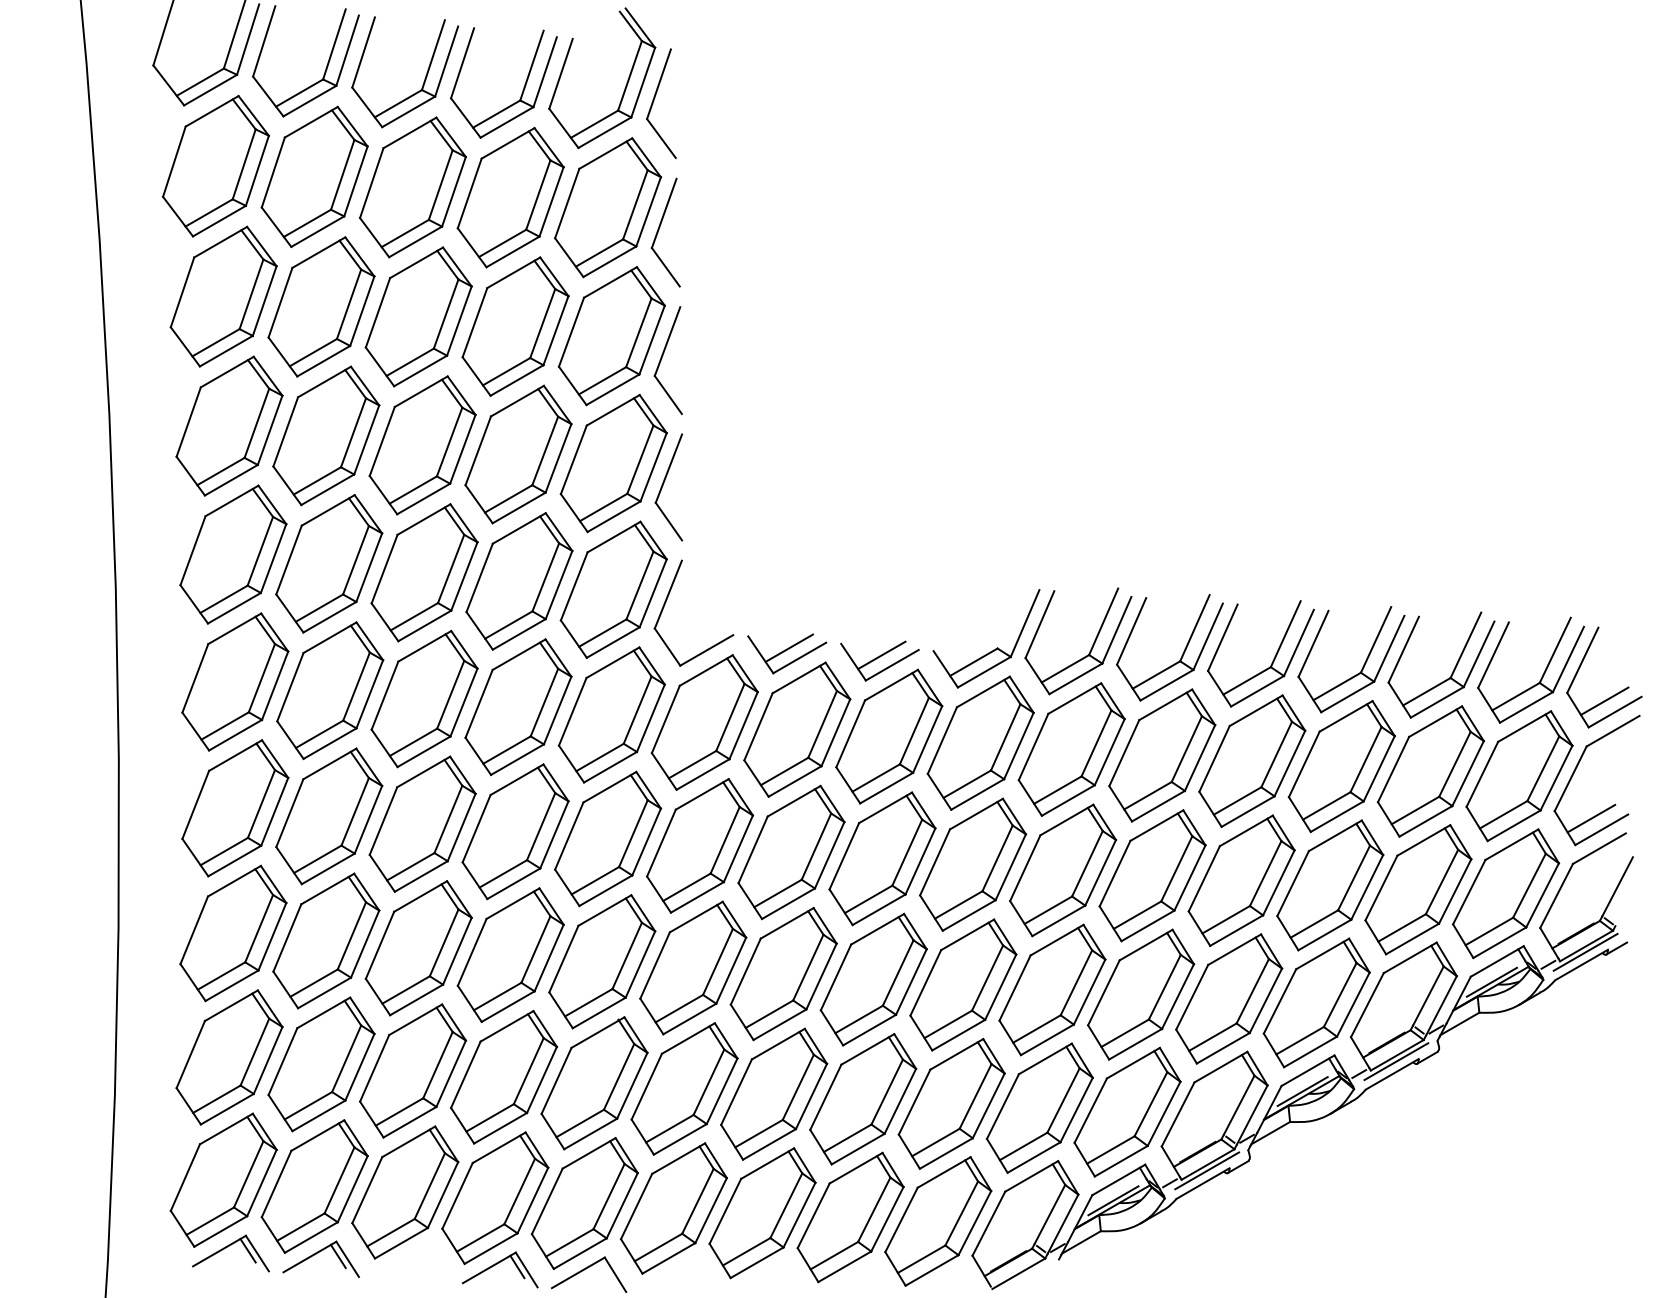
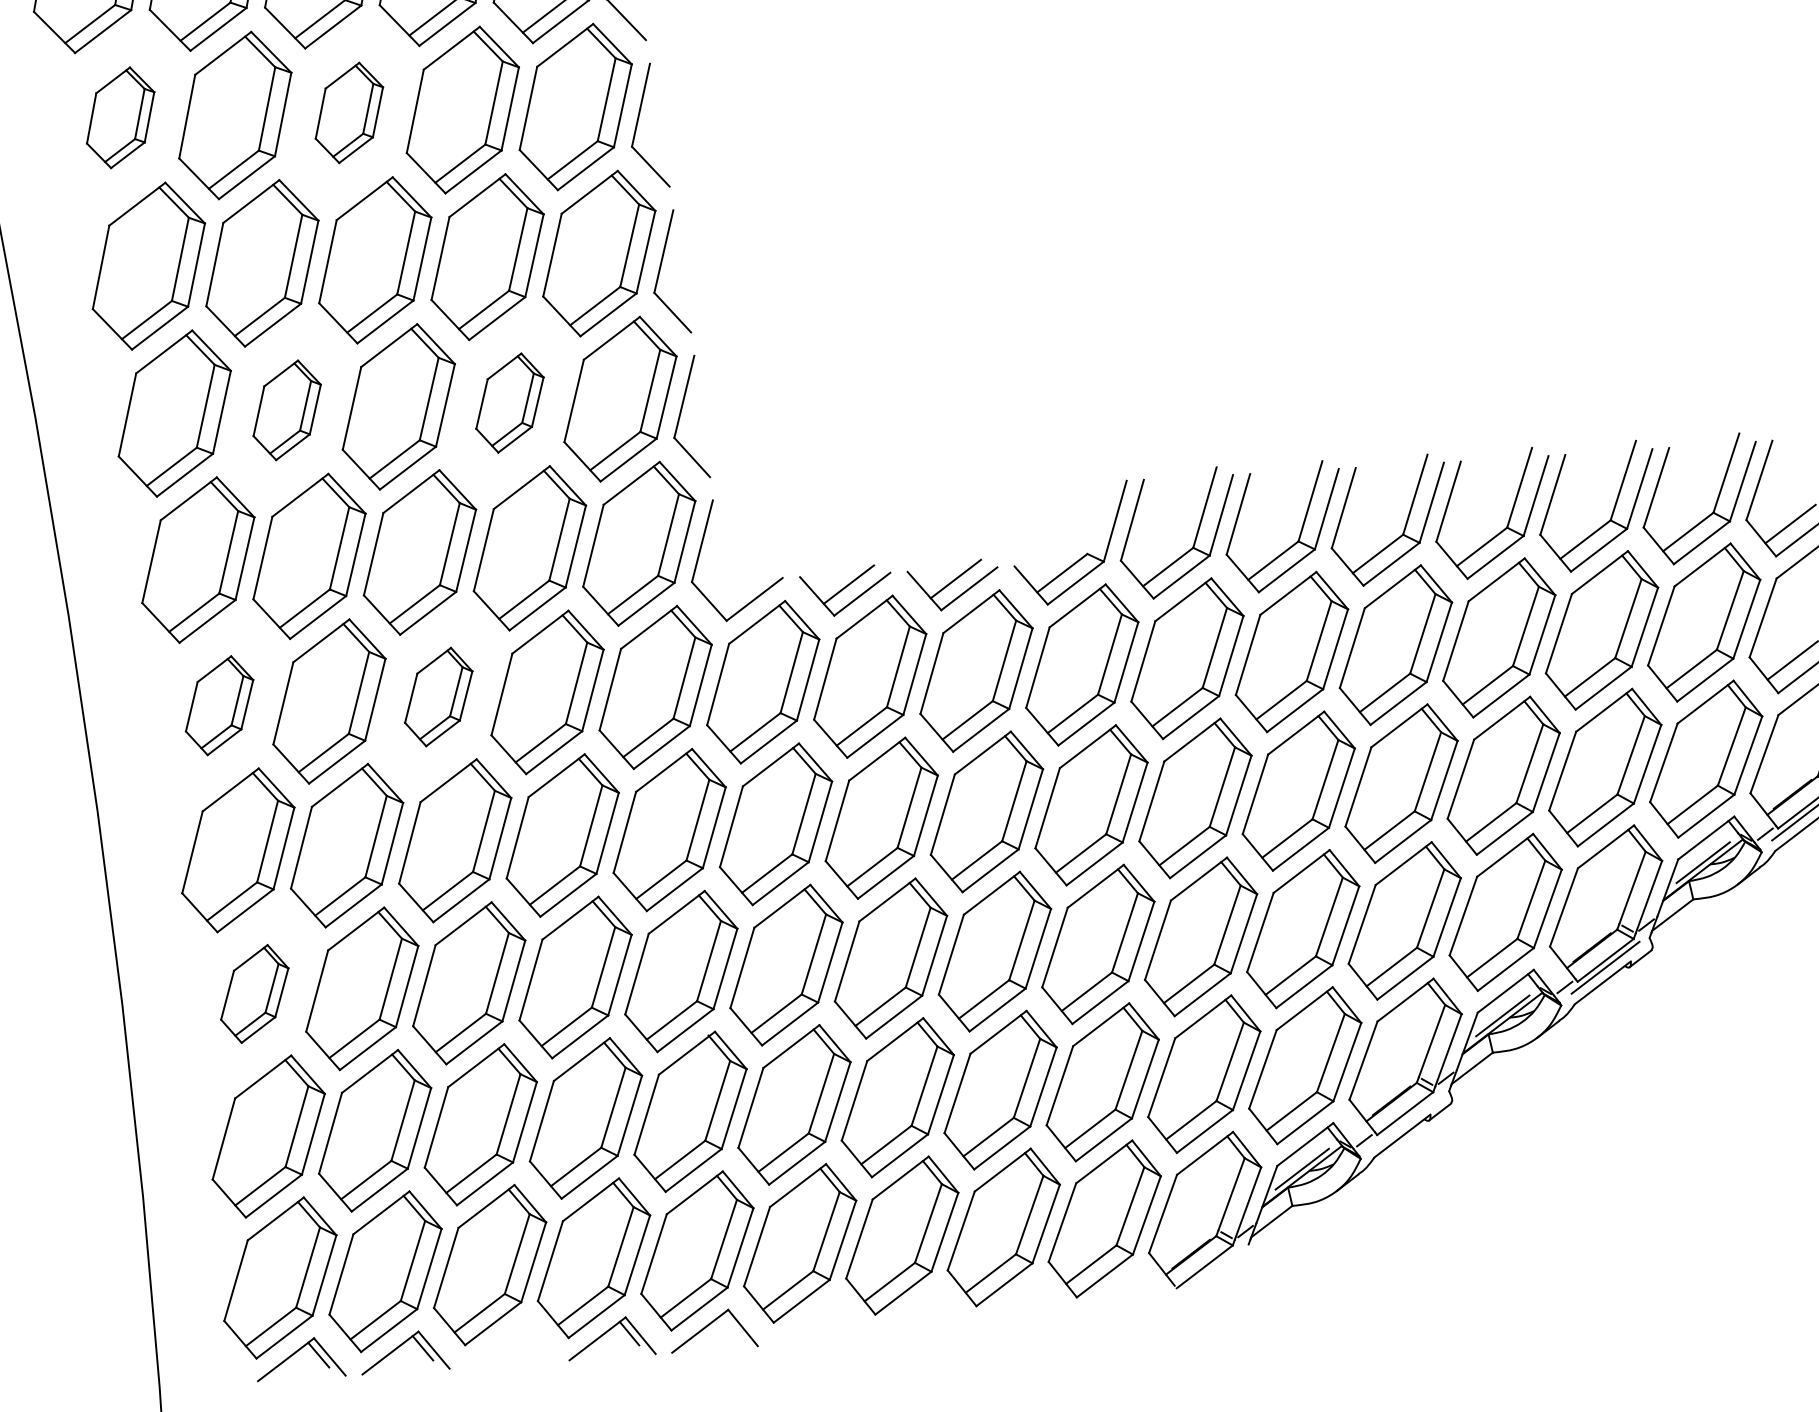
part: (215, 165) -> (119, 117), size x0.6
part: (412, 187) -> (348, 113), size x0.6
part: (326, 435) -> (287, 409), size x0.6
part: (518, 454) -> (509, 403), size x0.6
part: (235, 681) -> (219, 705), size x0.6
part: (424, 698) -> (438, 696), size x0.6
part: (233, 933) -> (254, 993), size x0.6
line: (1206, 1170) -> (1404, 1120), removed

